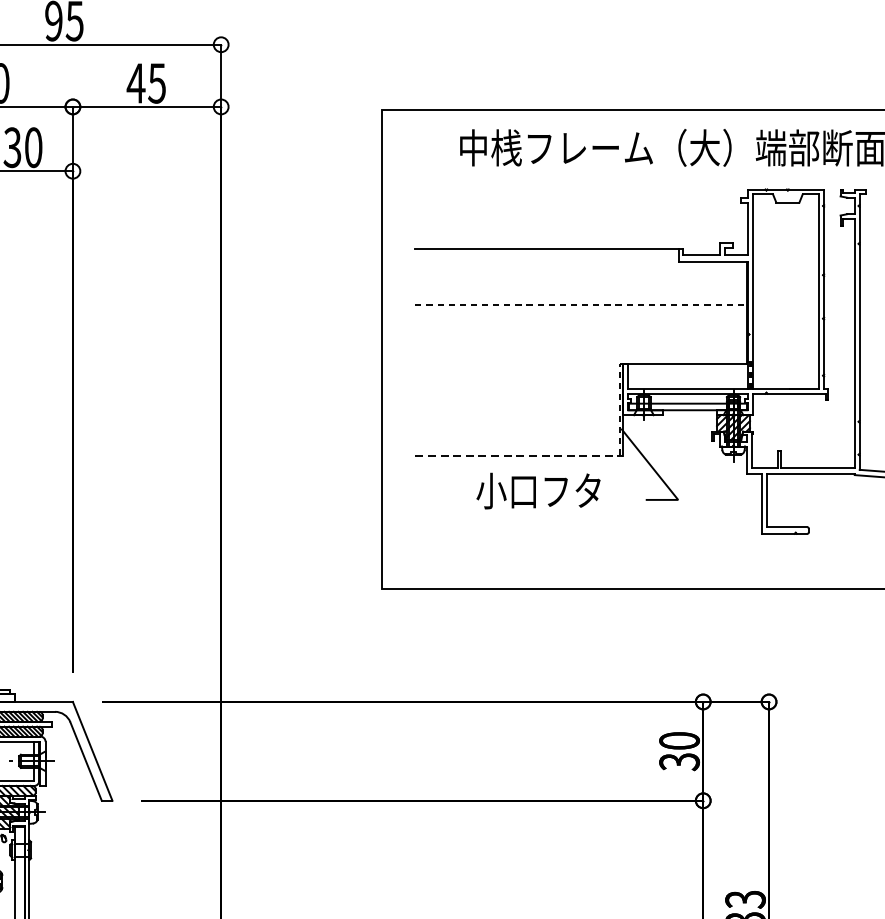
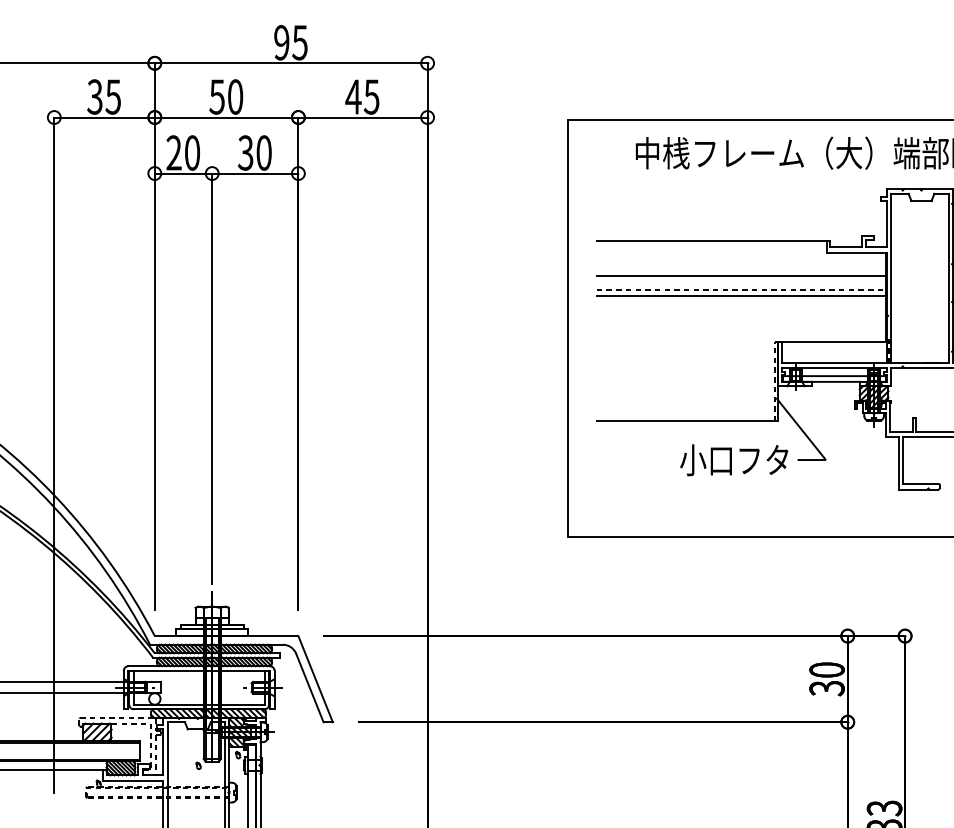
line: (580, 288) -> (740, 275), added
line: (580, 311) -> (740, 295), added
line: (519, 455) -> (687, 421), dashed -> solid
text: (538, 491) -> (734, 460), moved

